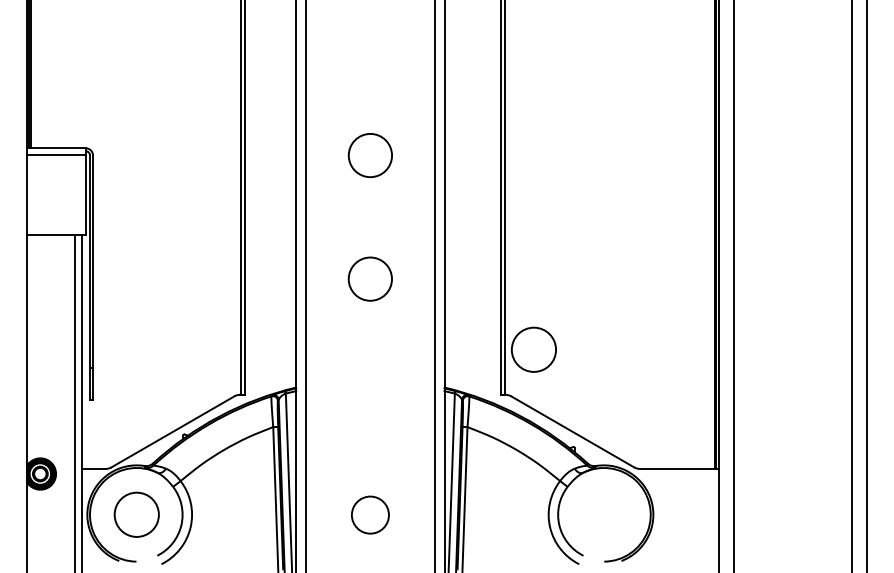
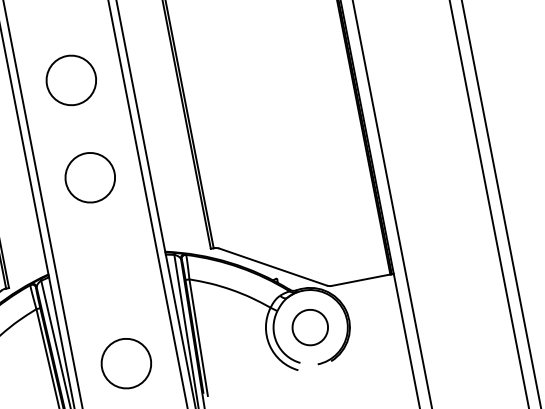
circle: (370, 155) -> (71, 80), size x1.43
circle: (370, 279) -> (90, 178), size x1.43
circle: (533, 349) -> (309, 327), moved
circle: (370, 514) -> (126, 363), size x1.67

